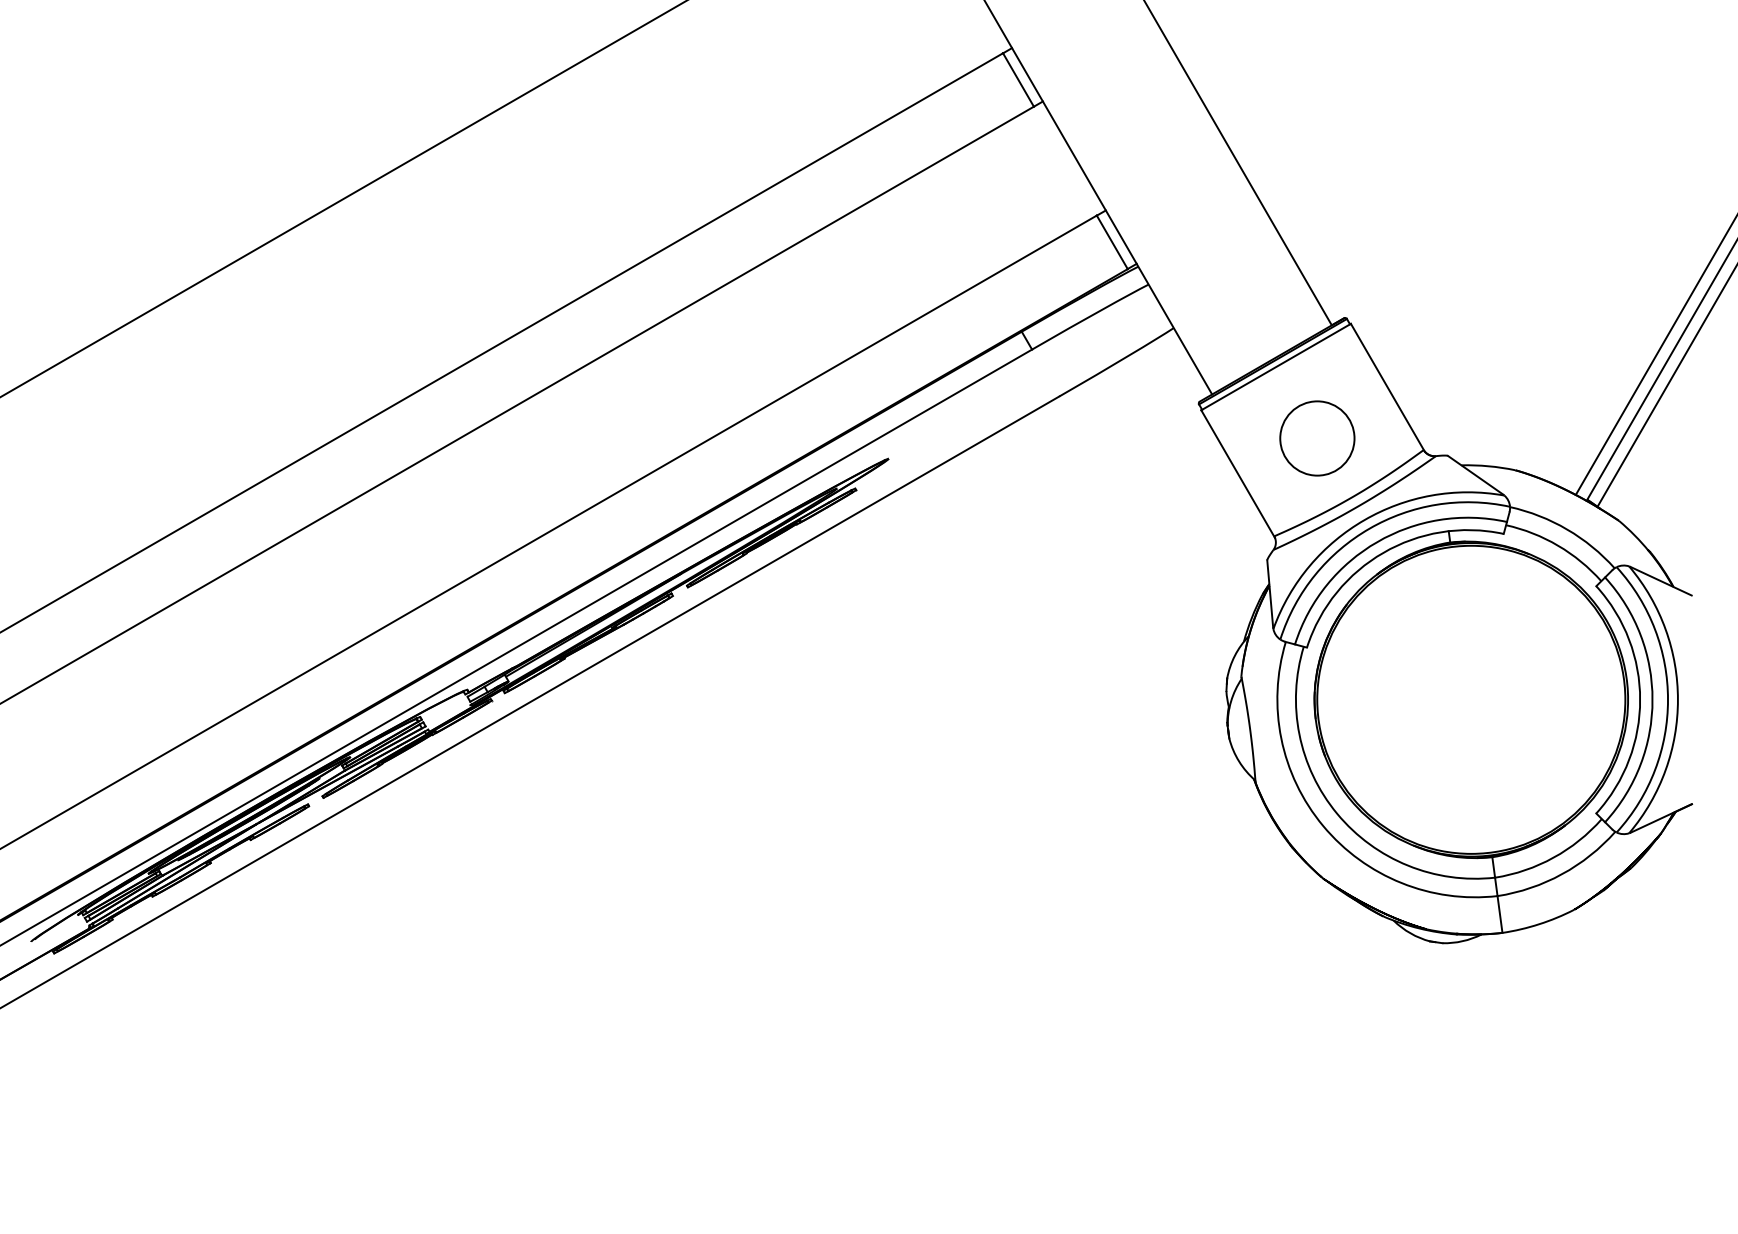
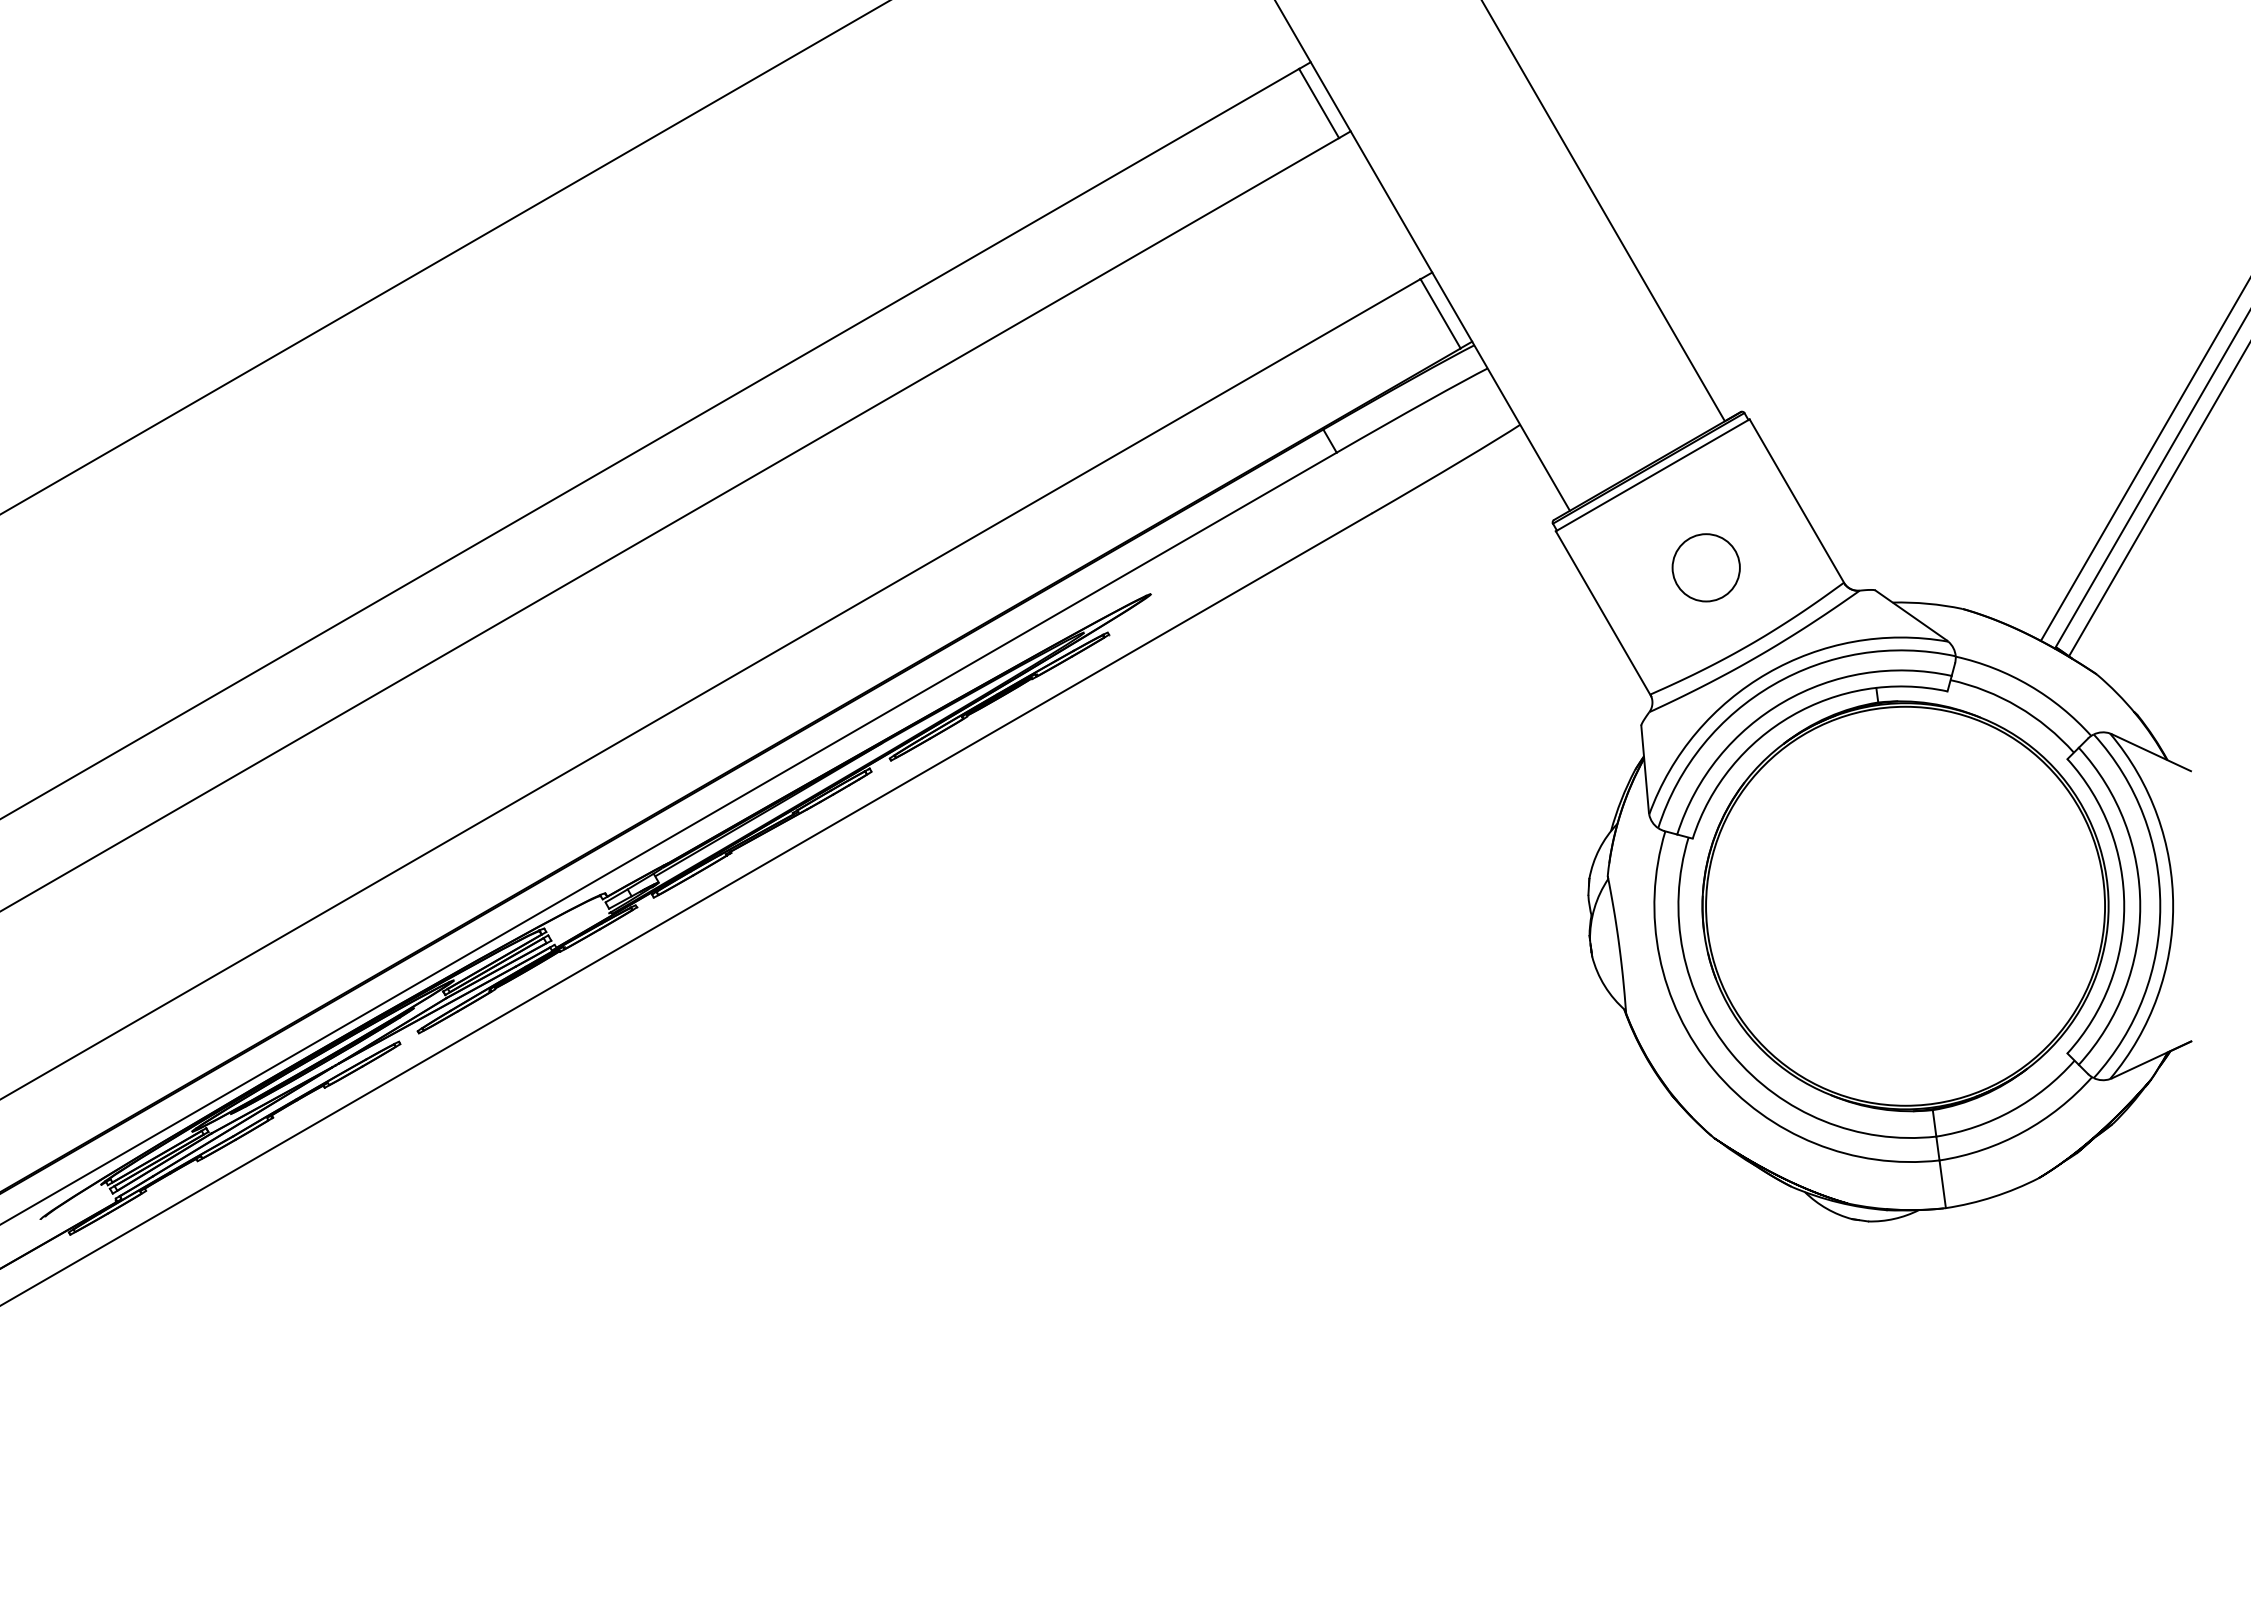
circle: (1317, 438) -> (1706, 567), size x0.7

